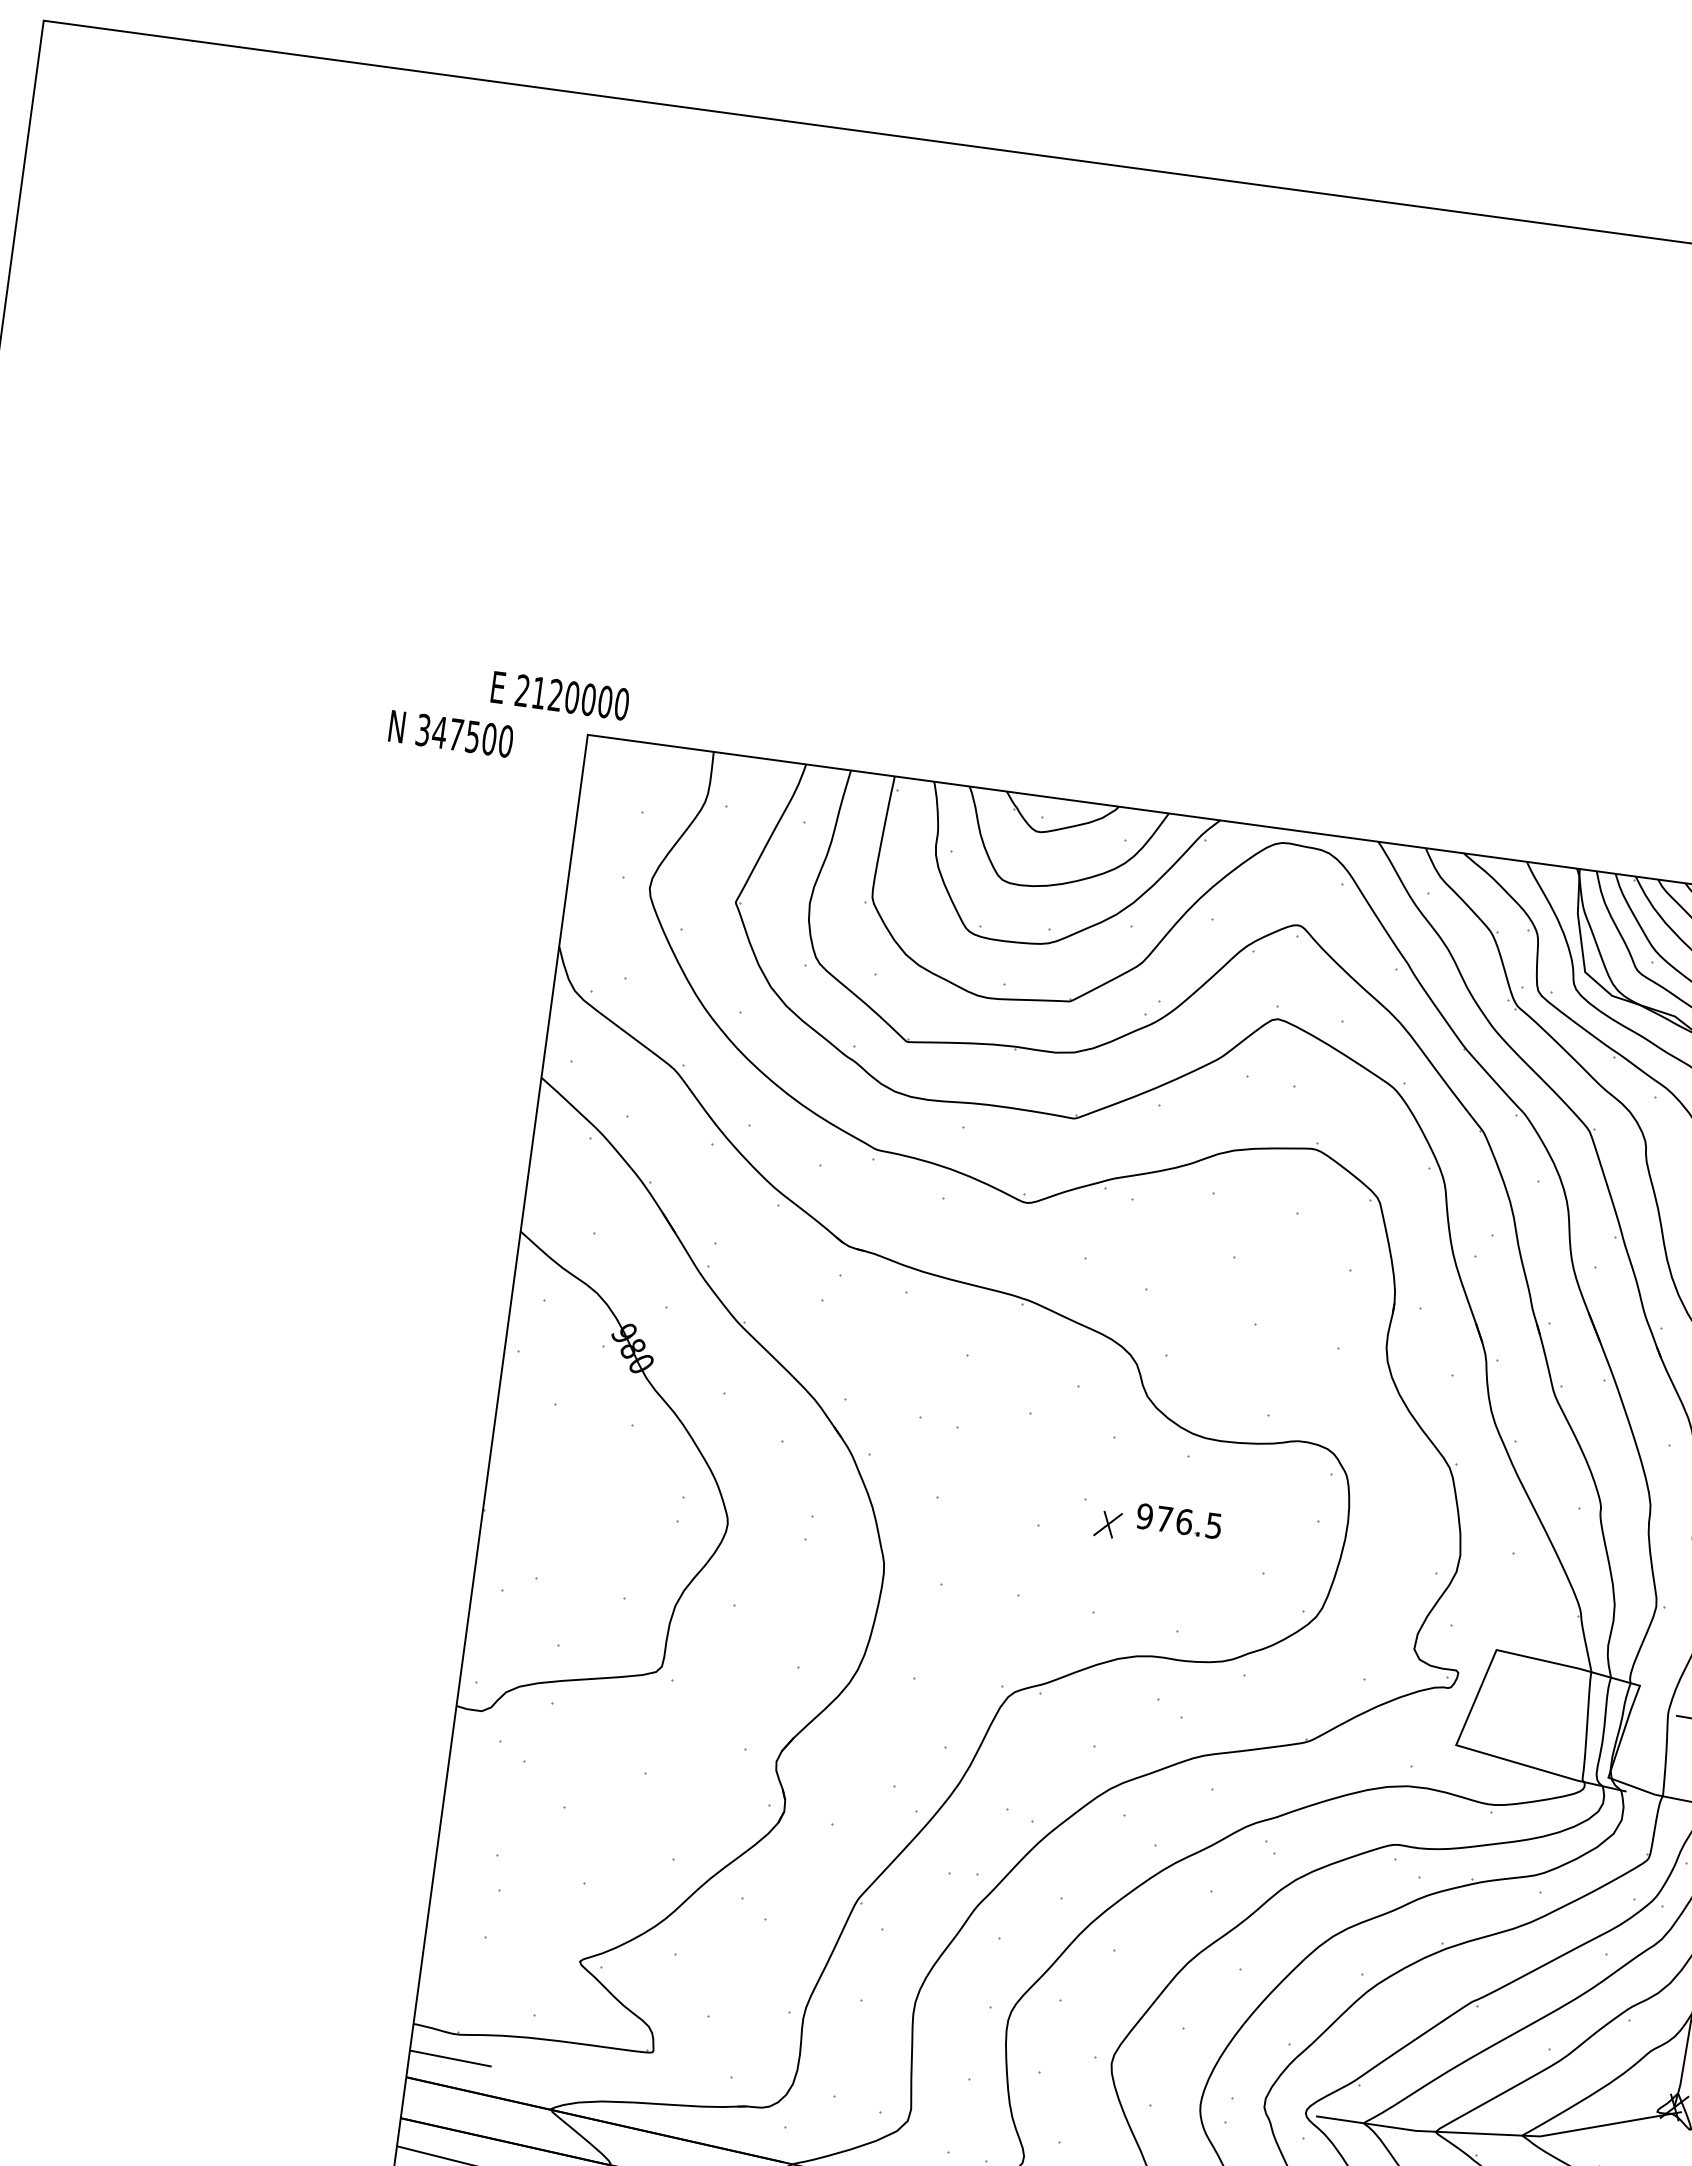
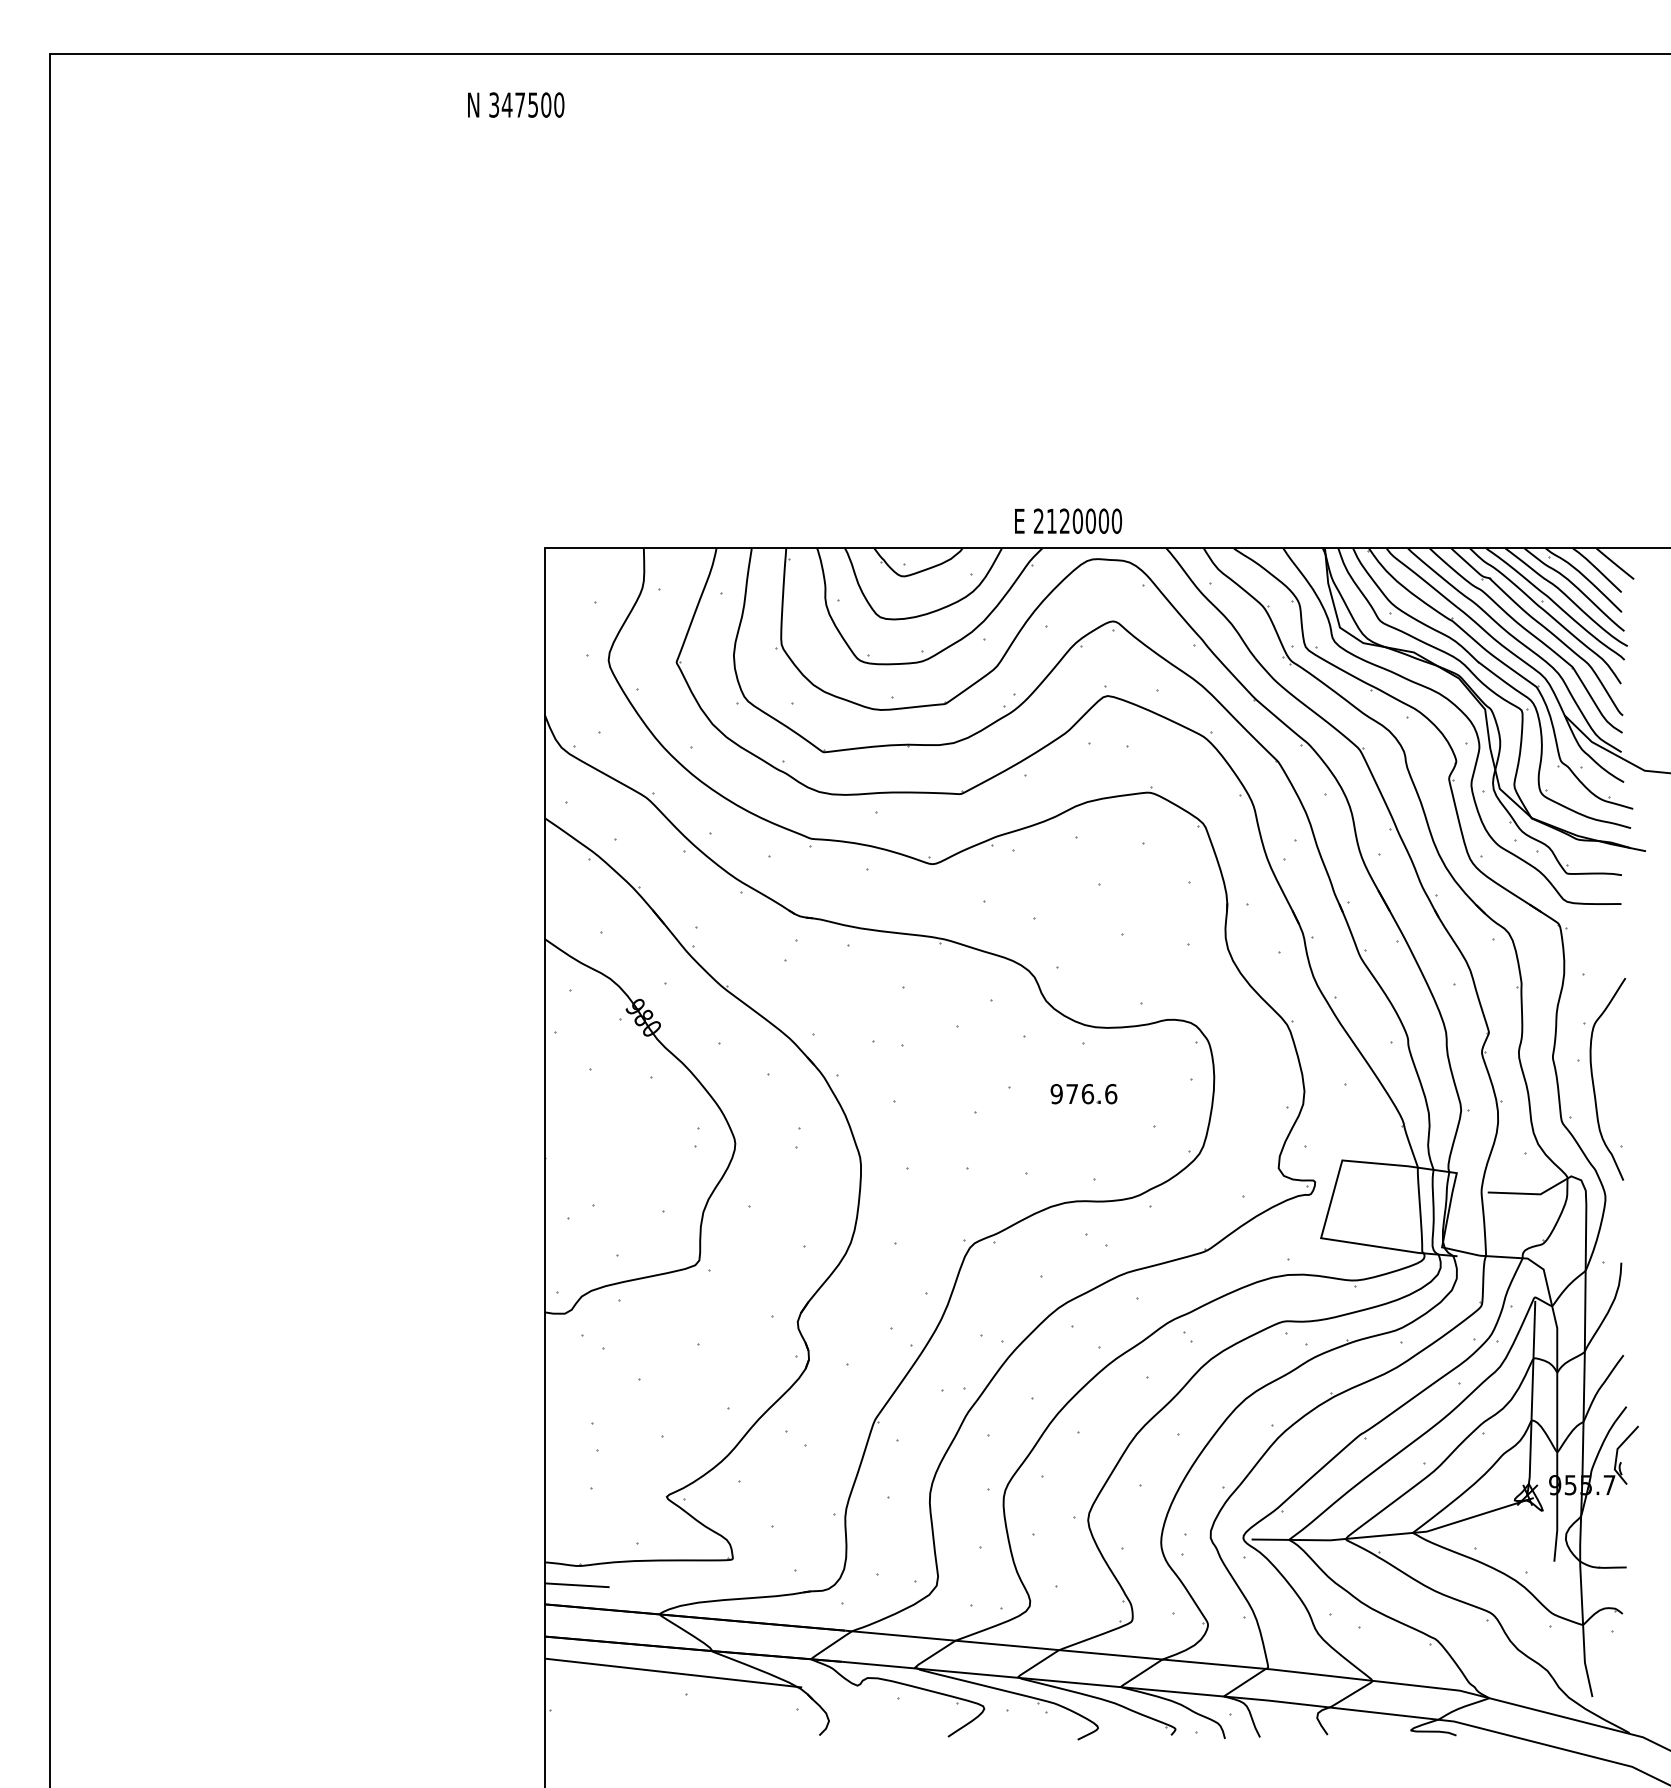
text: (560, 694) -> (1068, 520), moved
text: (451, 733) -> (516, 104), moved
part: (1107, 1523) -> (1028, 1103), removed
text: (1214, 1525) -> (1111, 1093), 976.5 -> 976.6

